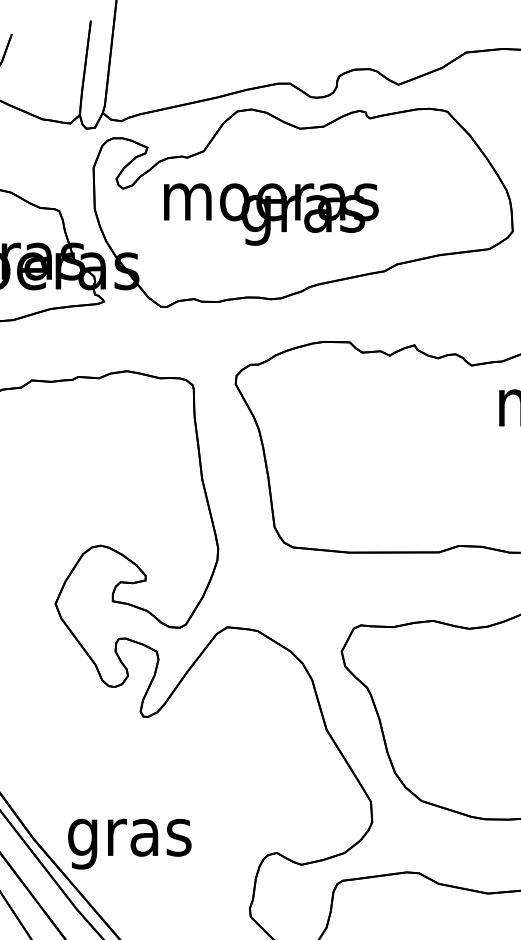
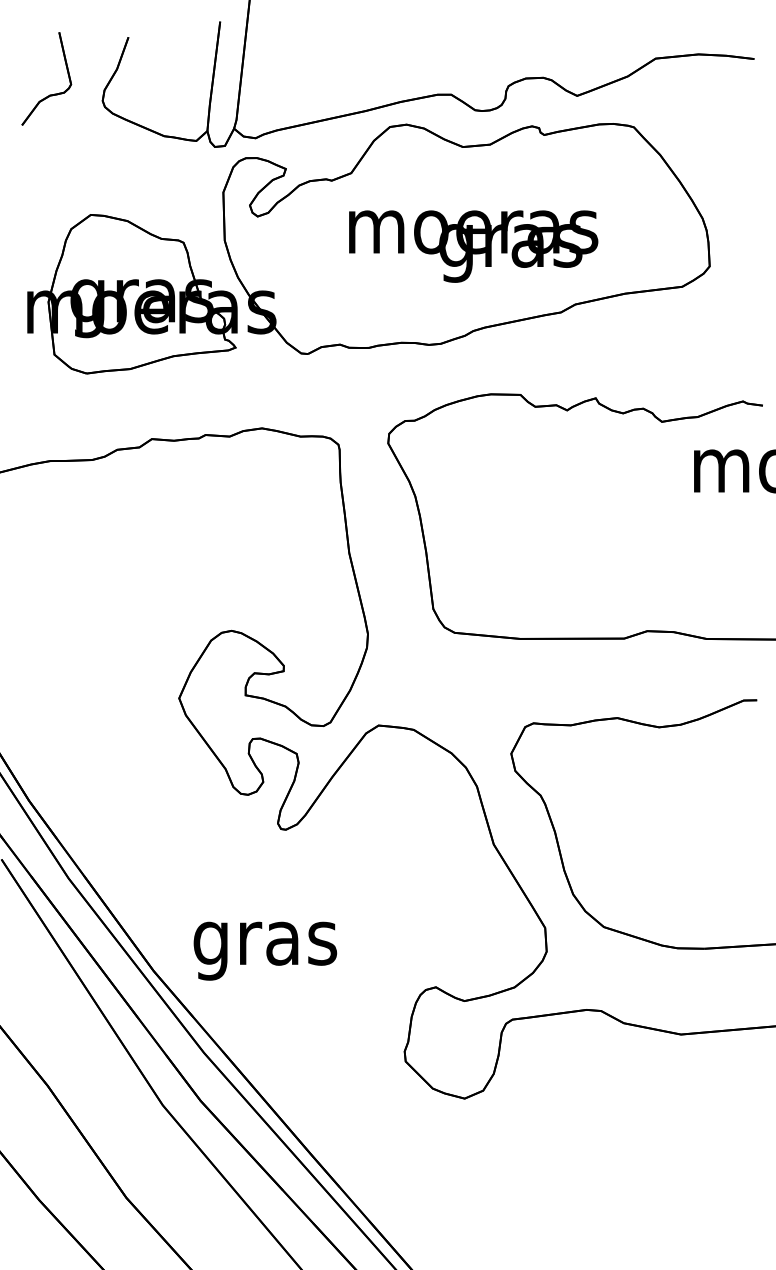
text: (271, 214) -> (473, 246), moved
text: (129, 843) -> (265, 950), moved

